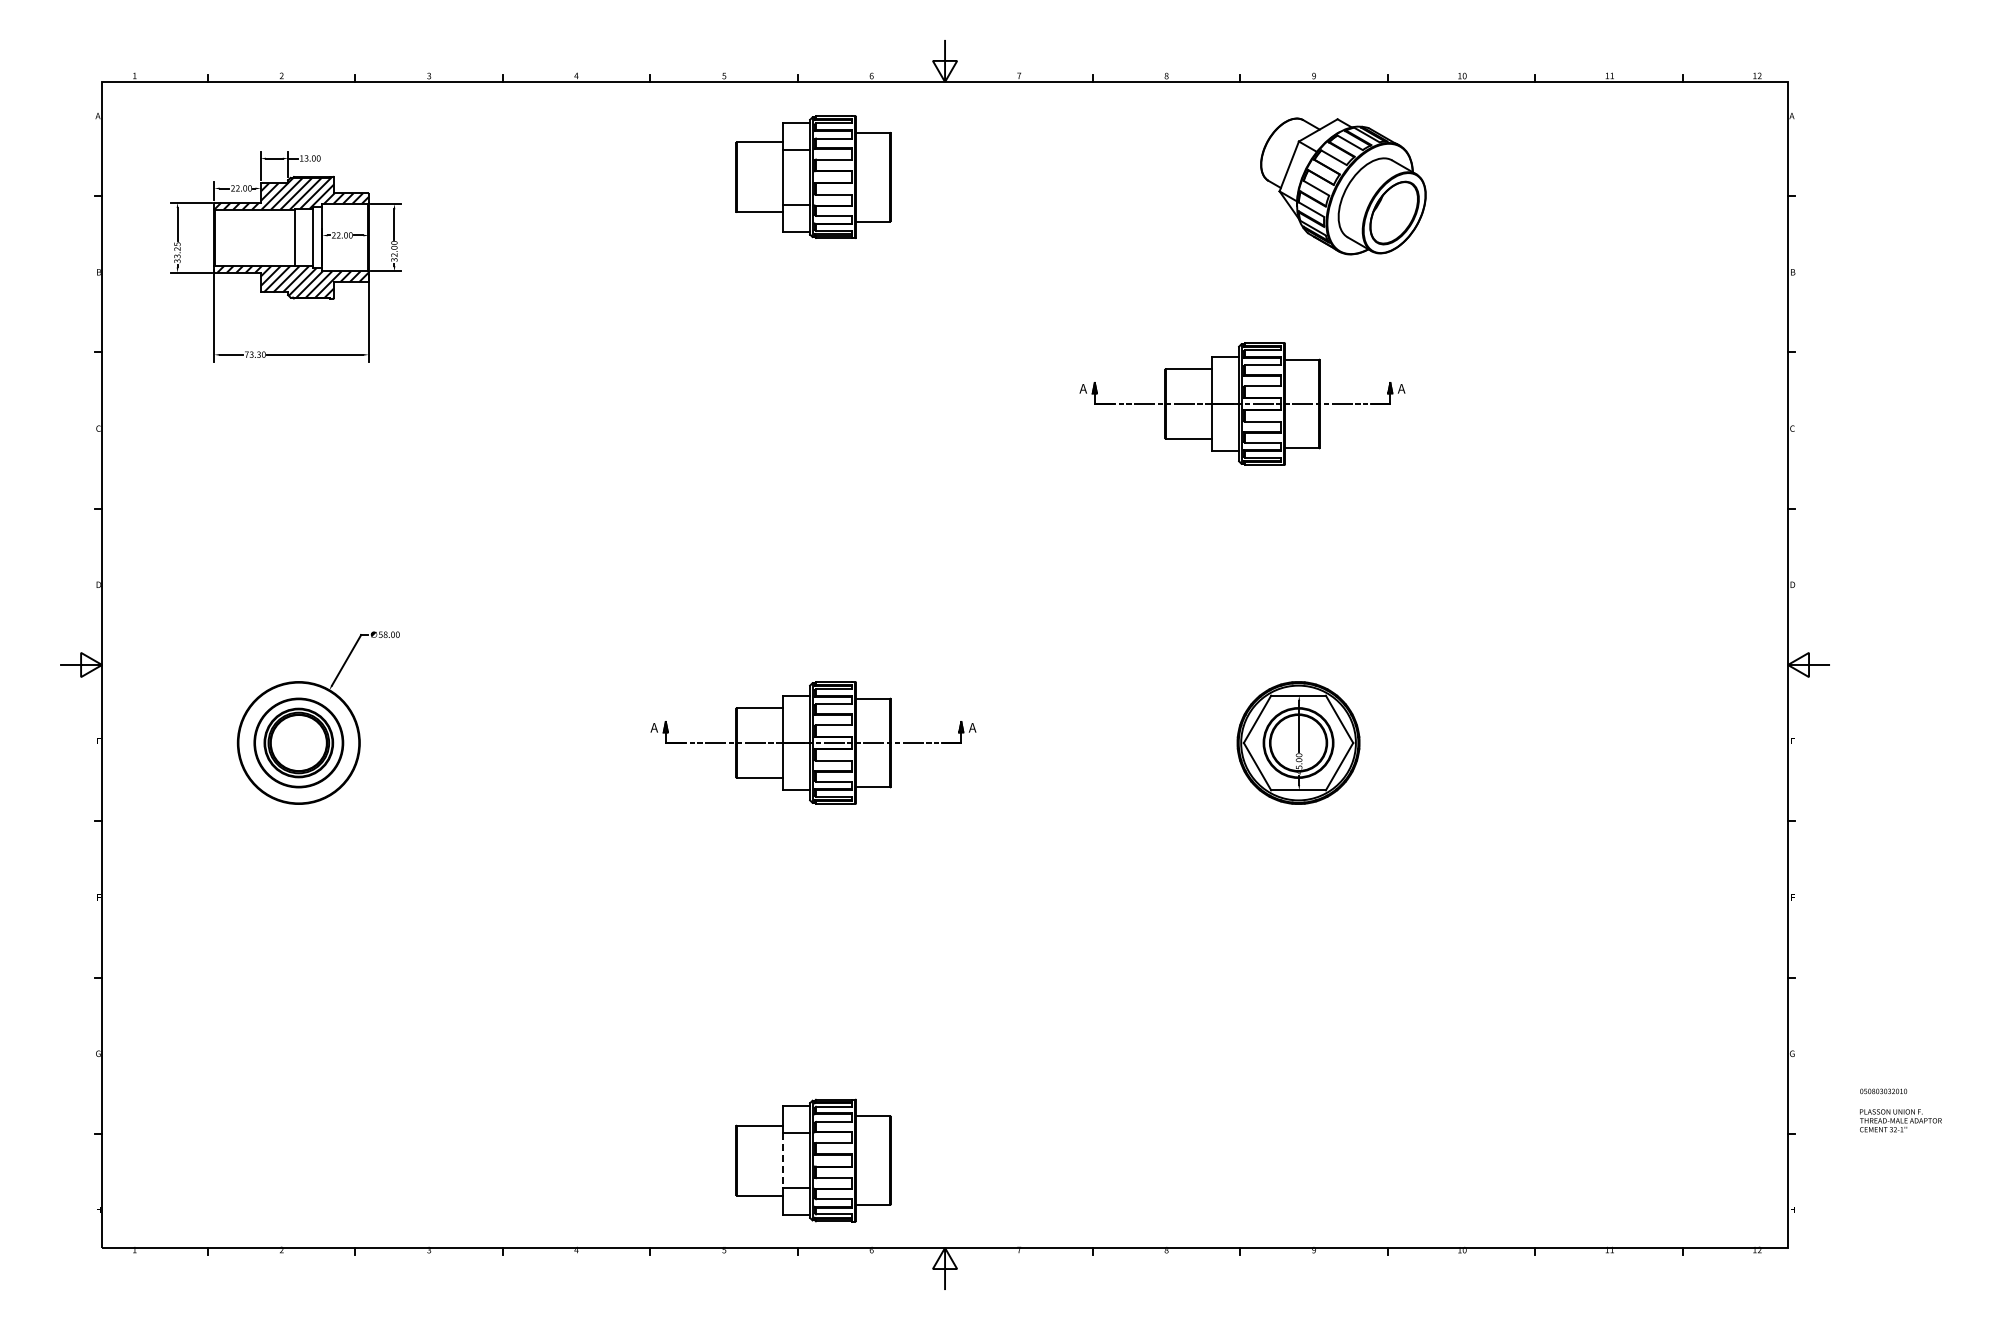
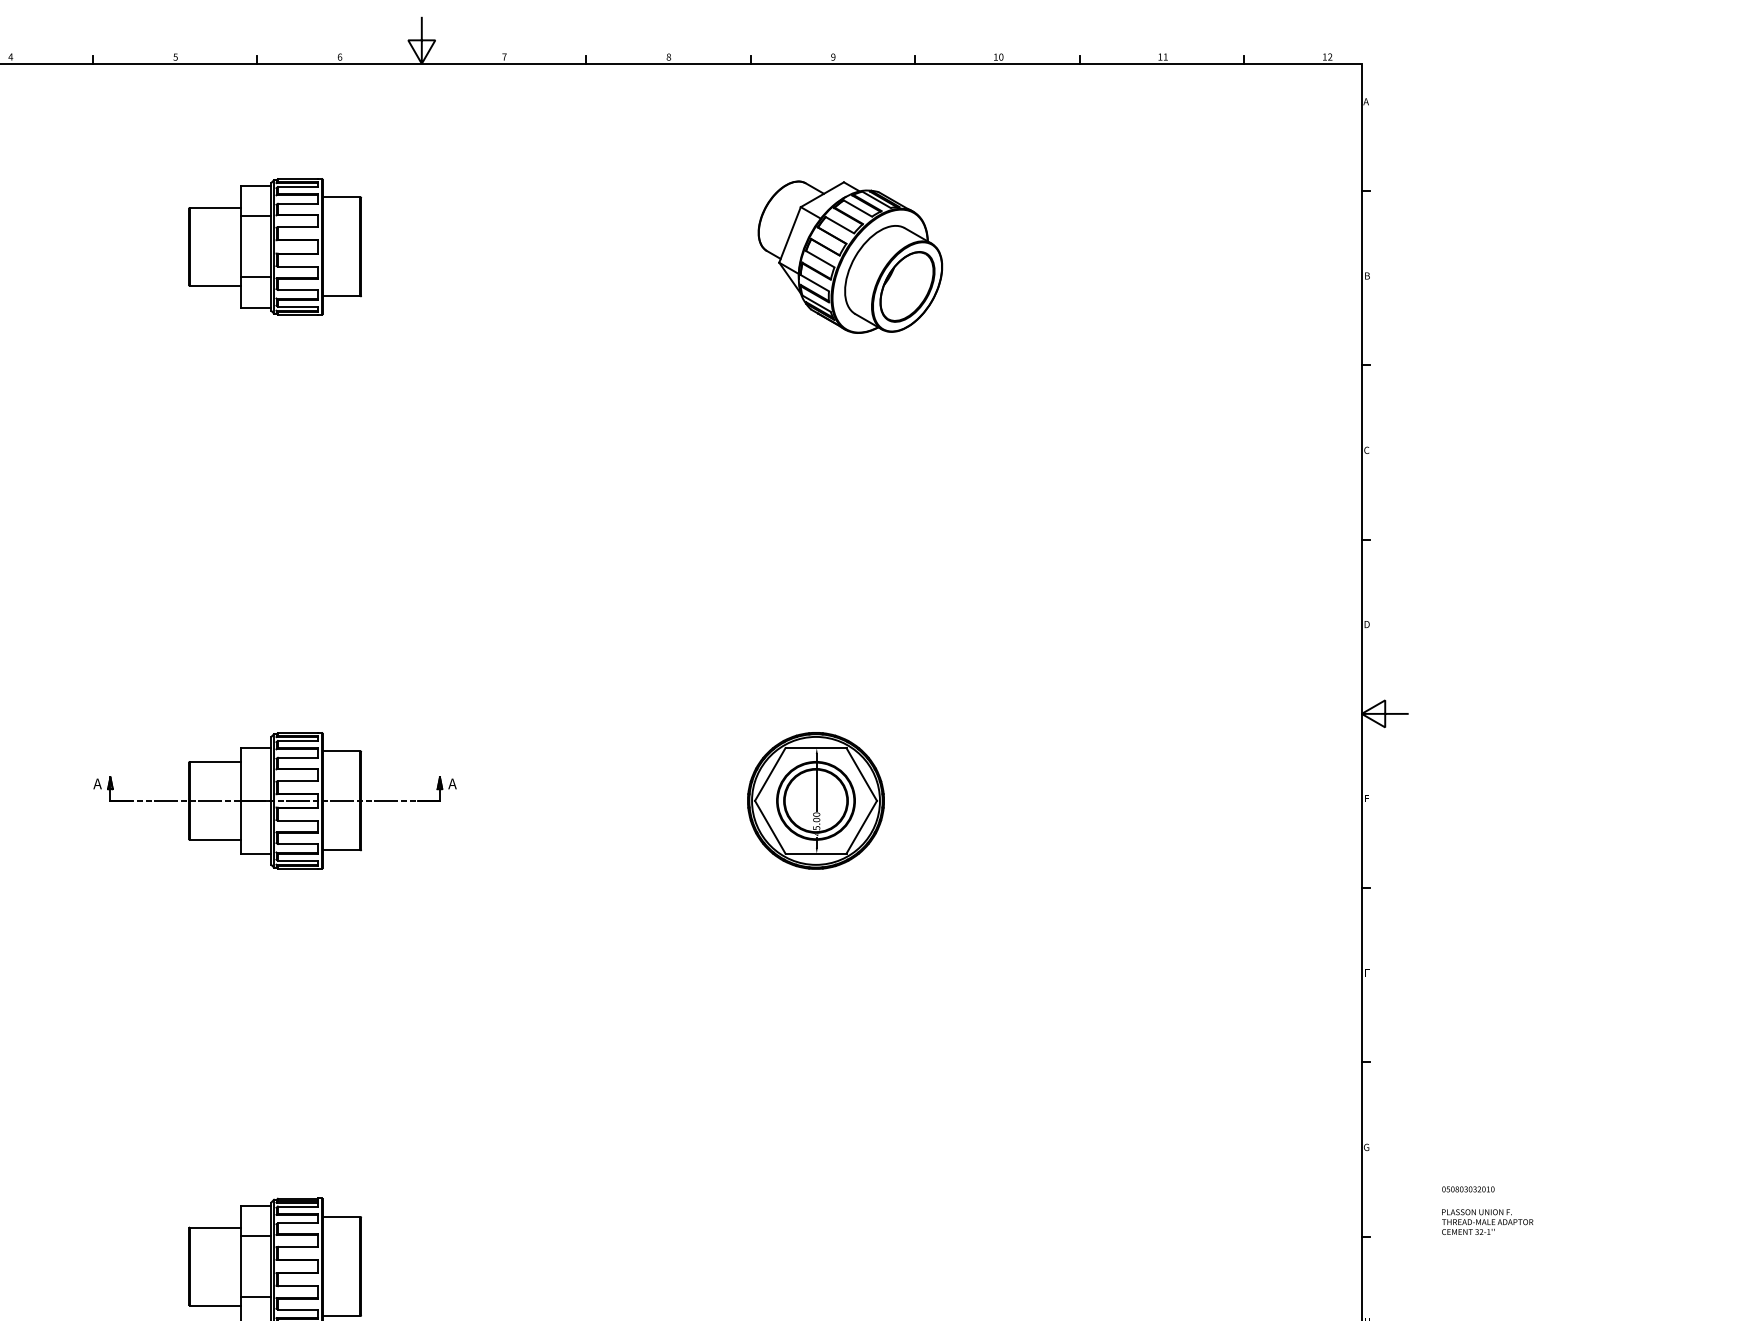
part: (813, 176) -> (275, 246), moved
part: (1343, 186) -> (850, 257), moved
part: (1242, 403) -> (753, 422), removed
line: (782, 1161) -> (240, 1267), dashed -> solid

